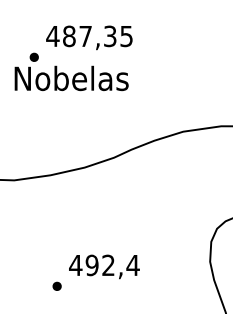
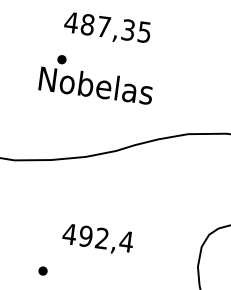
text: (71, 71) -> (96, 78), moved
text: (104, 266) -> (98, 239), moved

